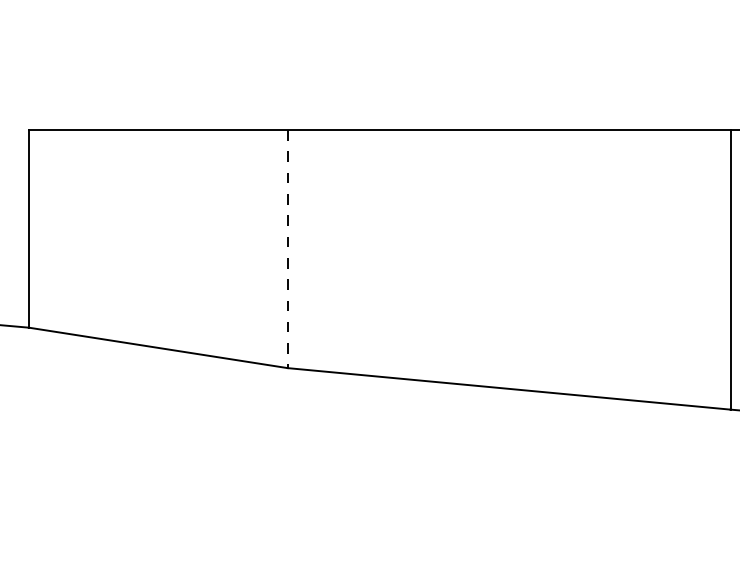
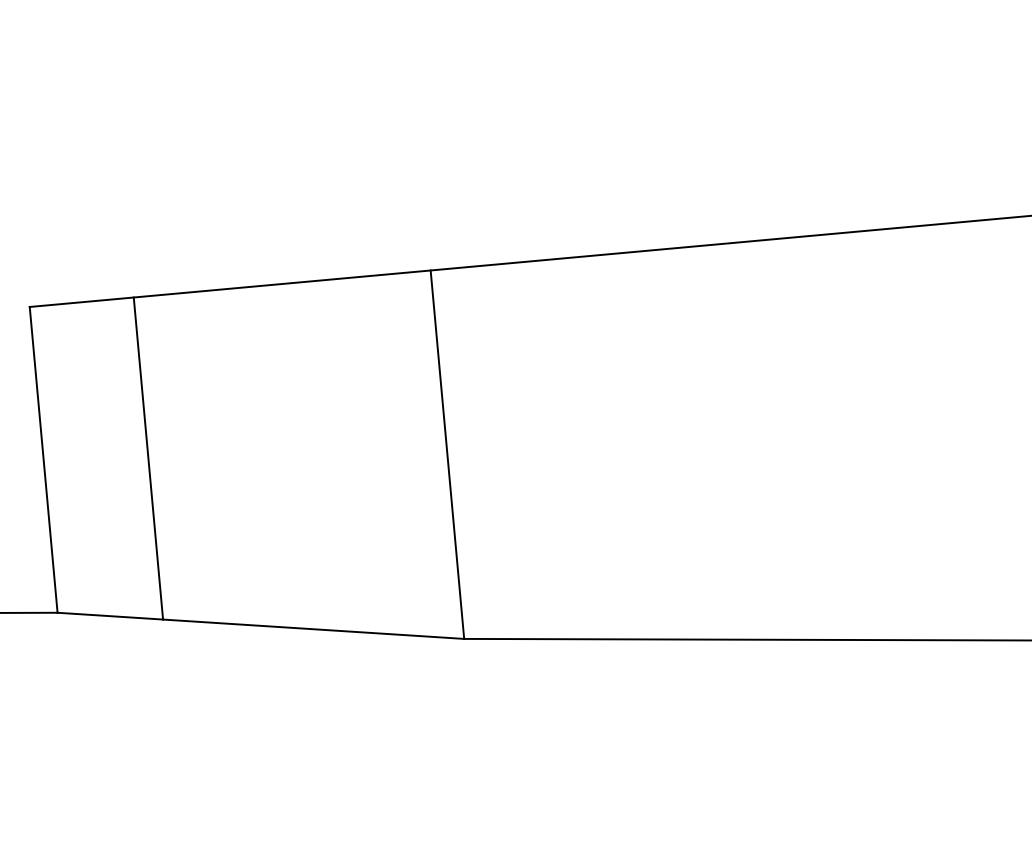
line: (95, 234) -> (147, 459), added
line: (287, 249) -> (447, 455), dashed -> solid

